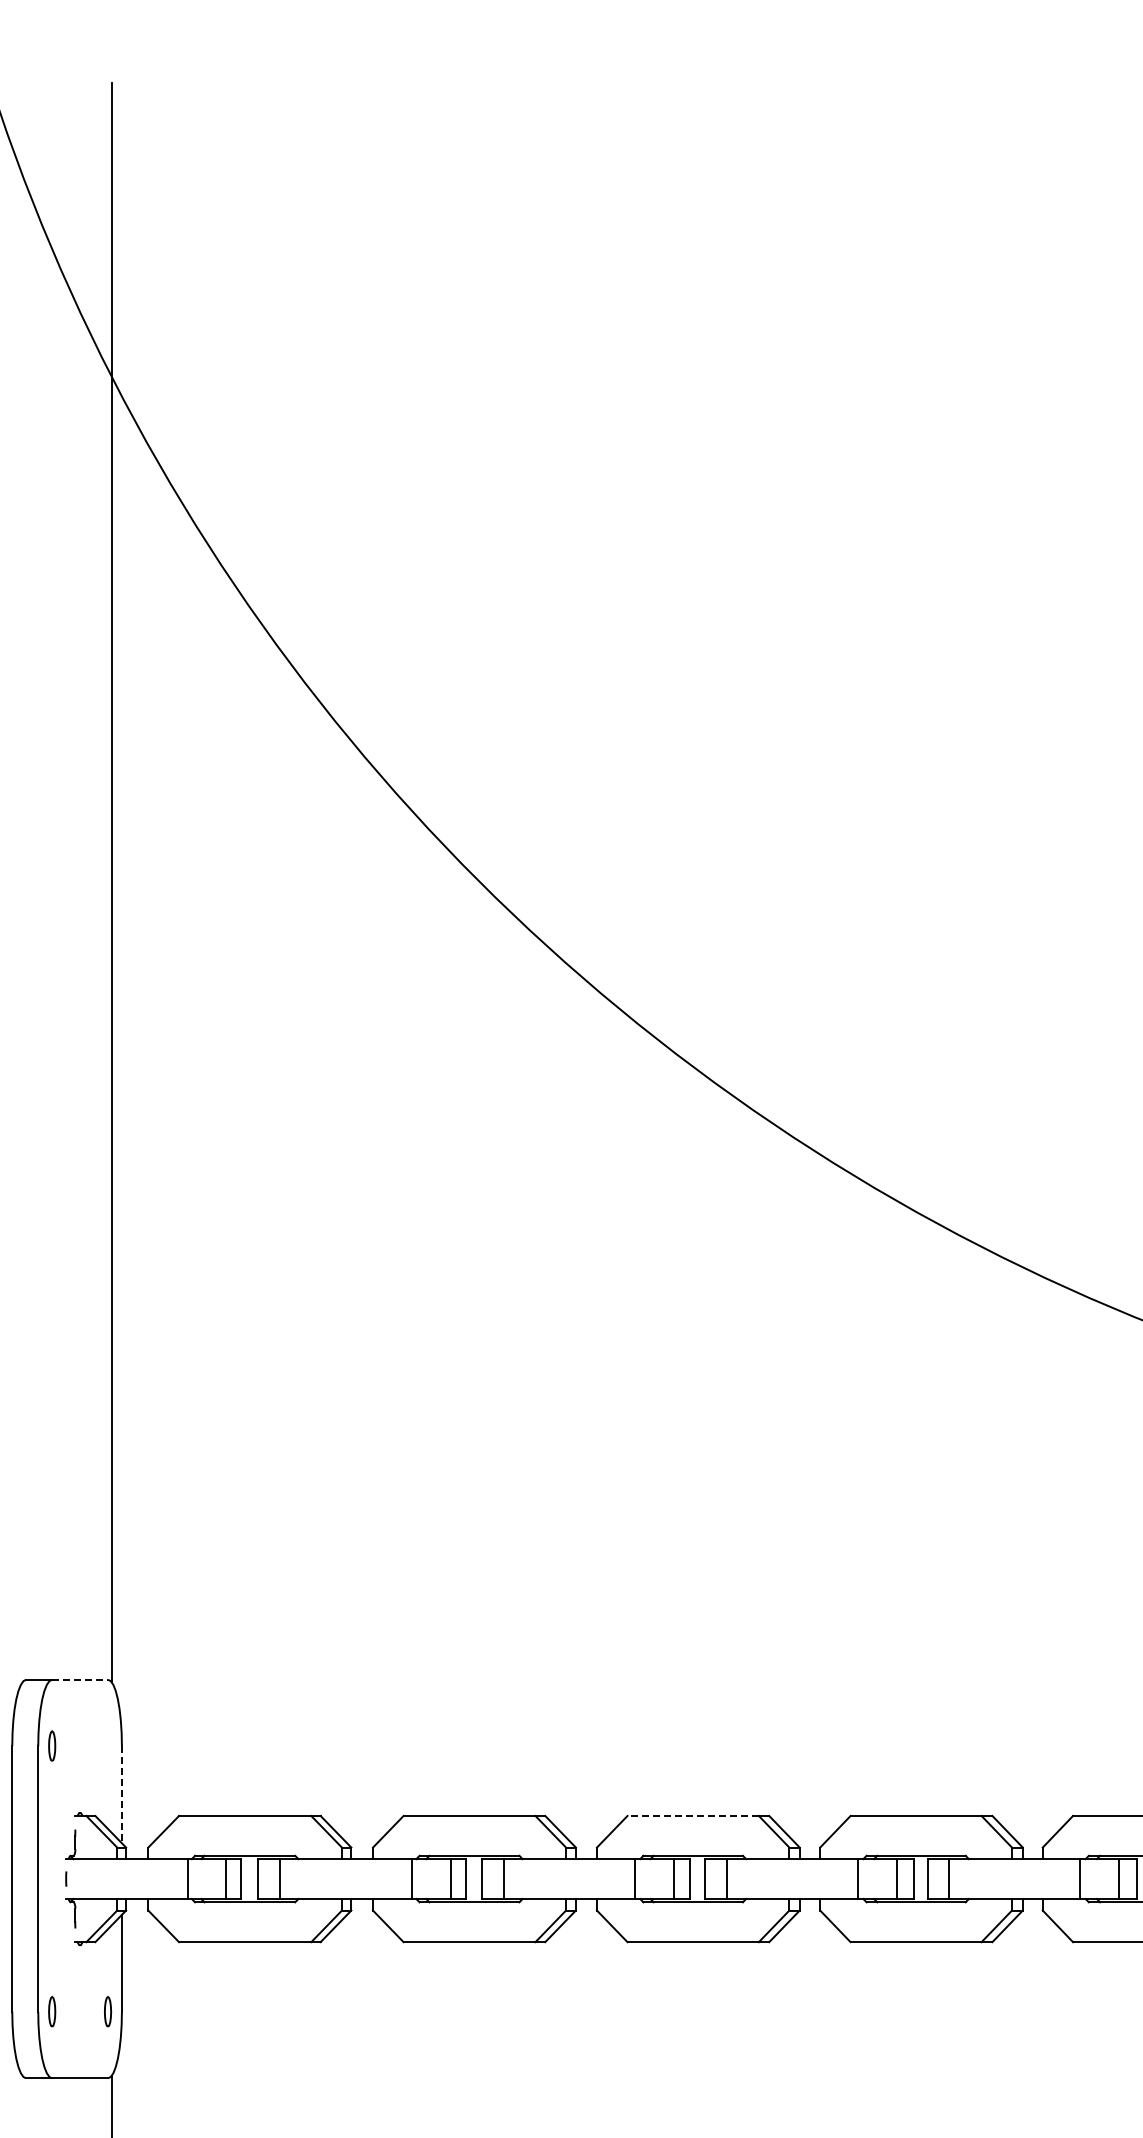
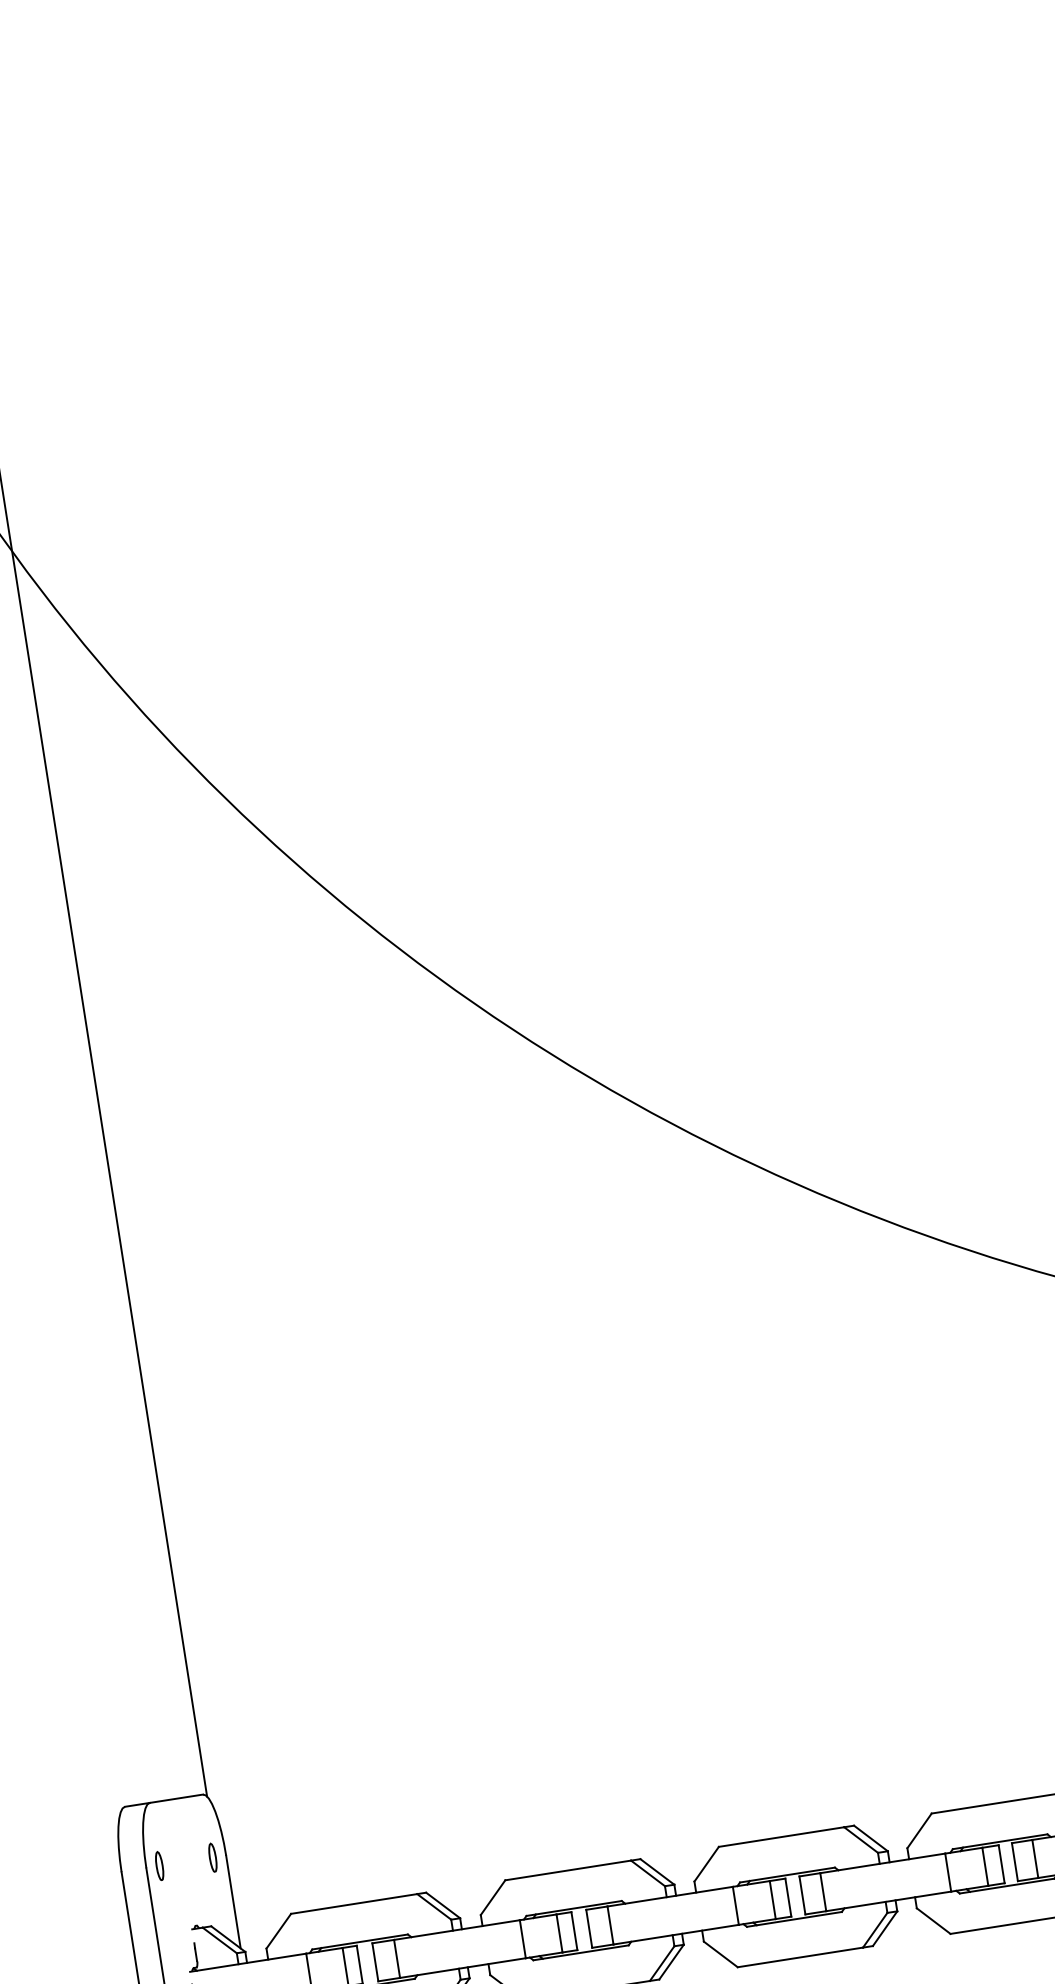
line: (80, 1679) -> (176, 1798), dashed -> solid
part: (108, 1745) -> (213, 1857), added
line: (121, 1794) -> (233, 1901), dashed -> solid
line: (693, 1815) -> (781, 1836), dashed -> solid

